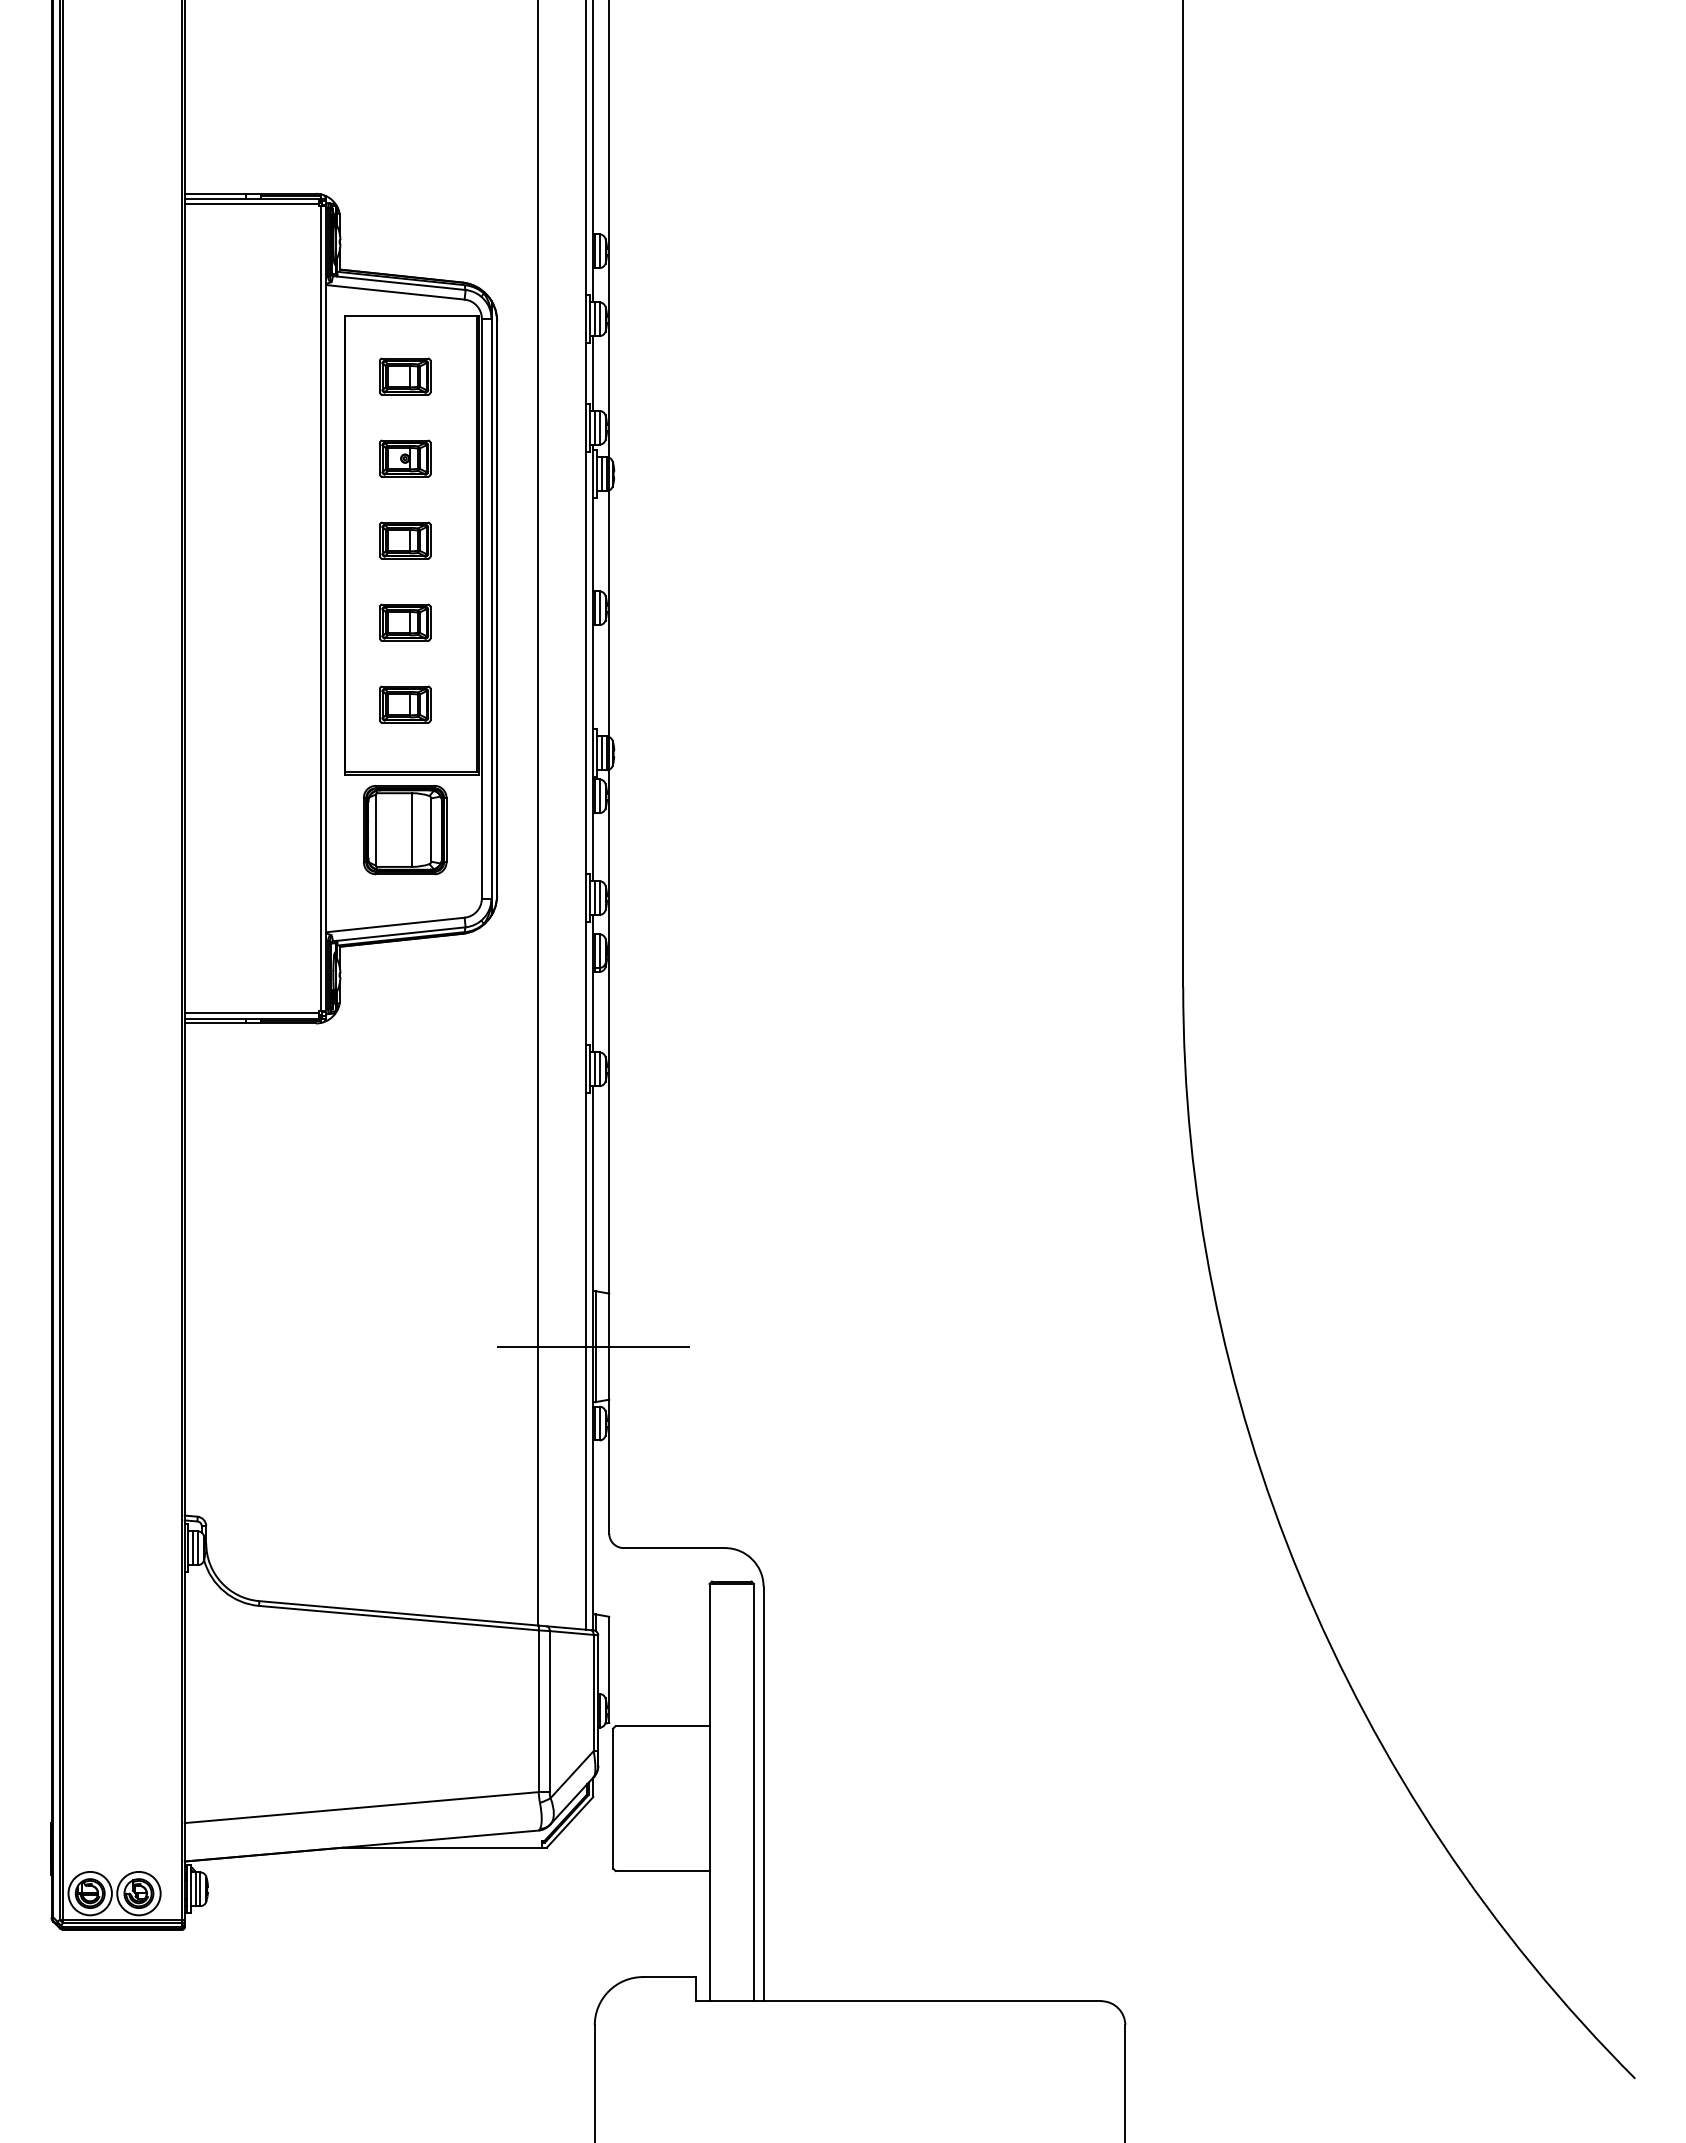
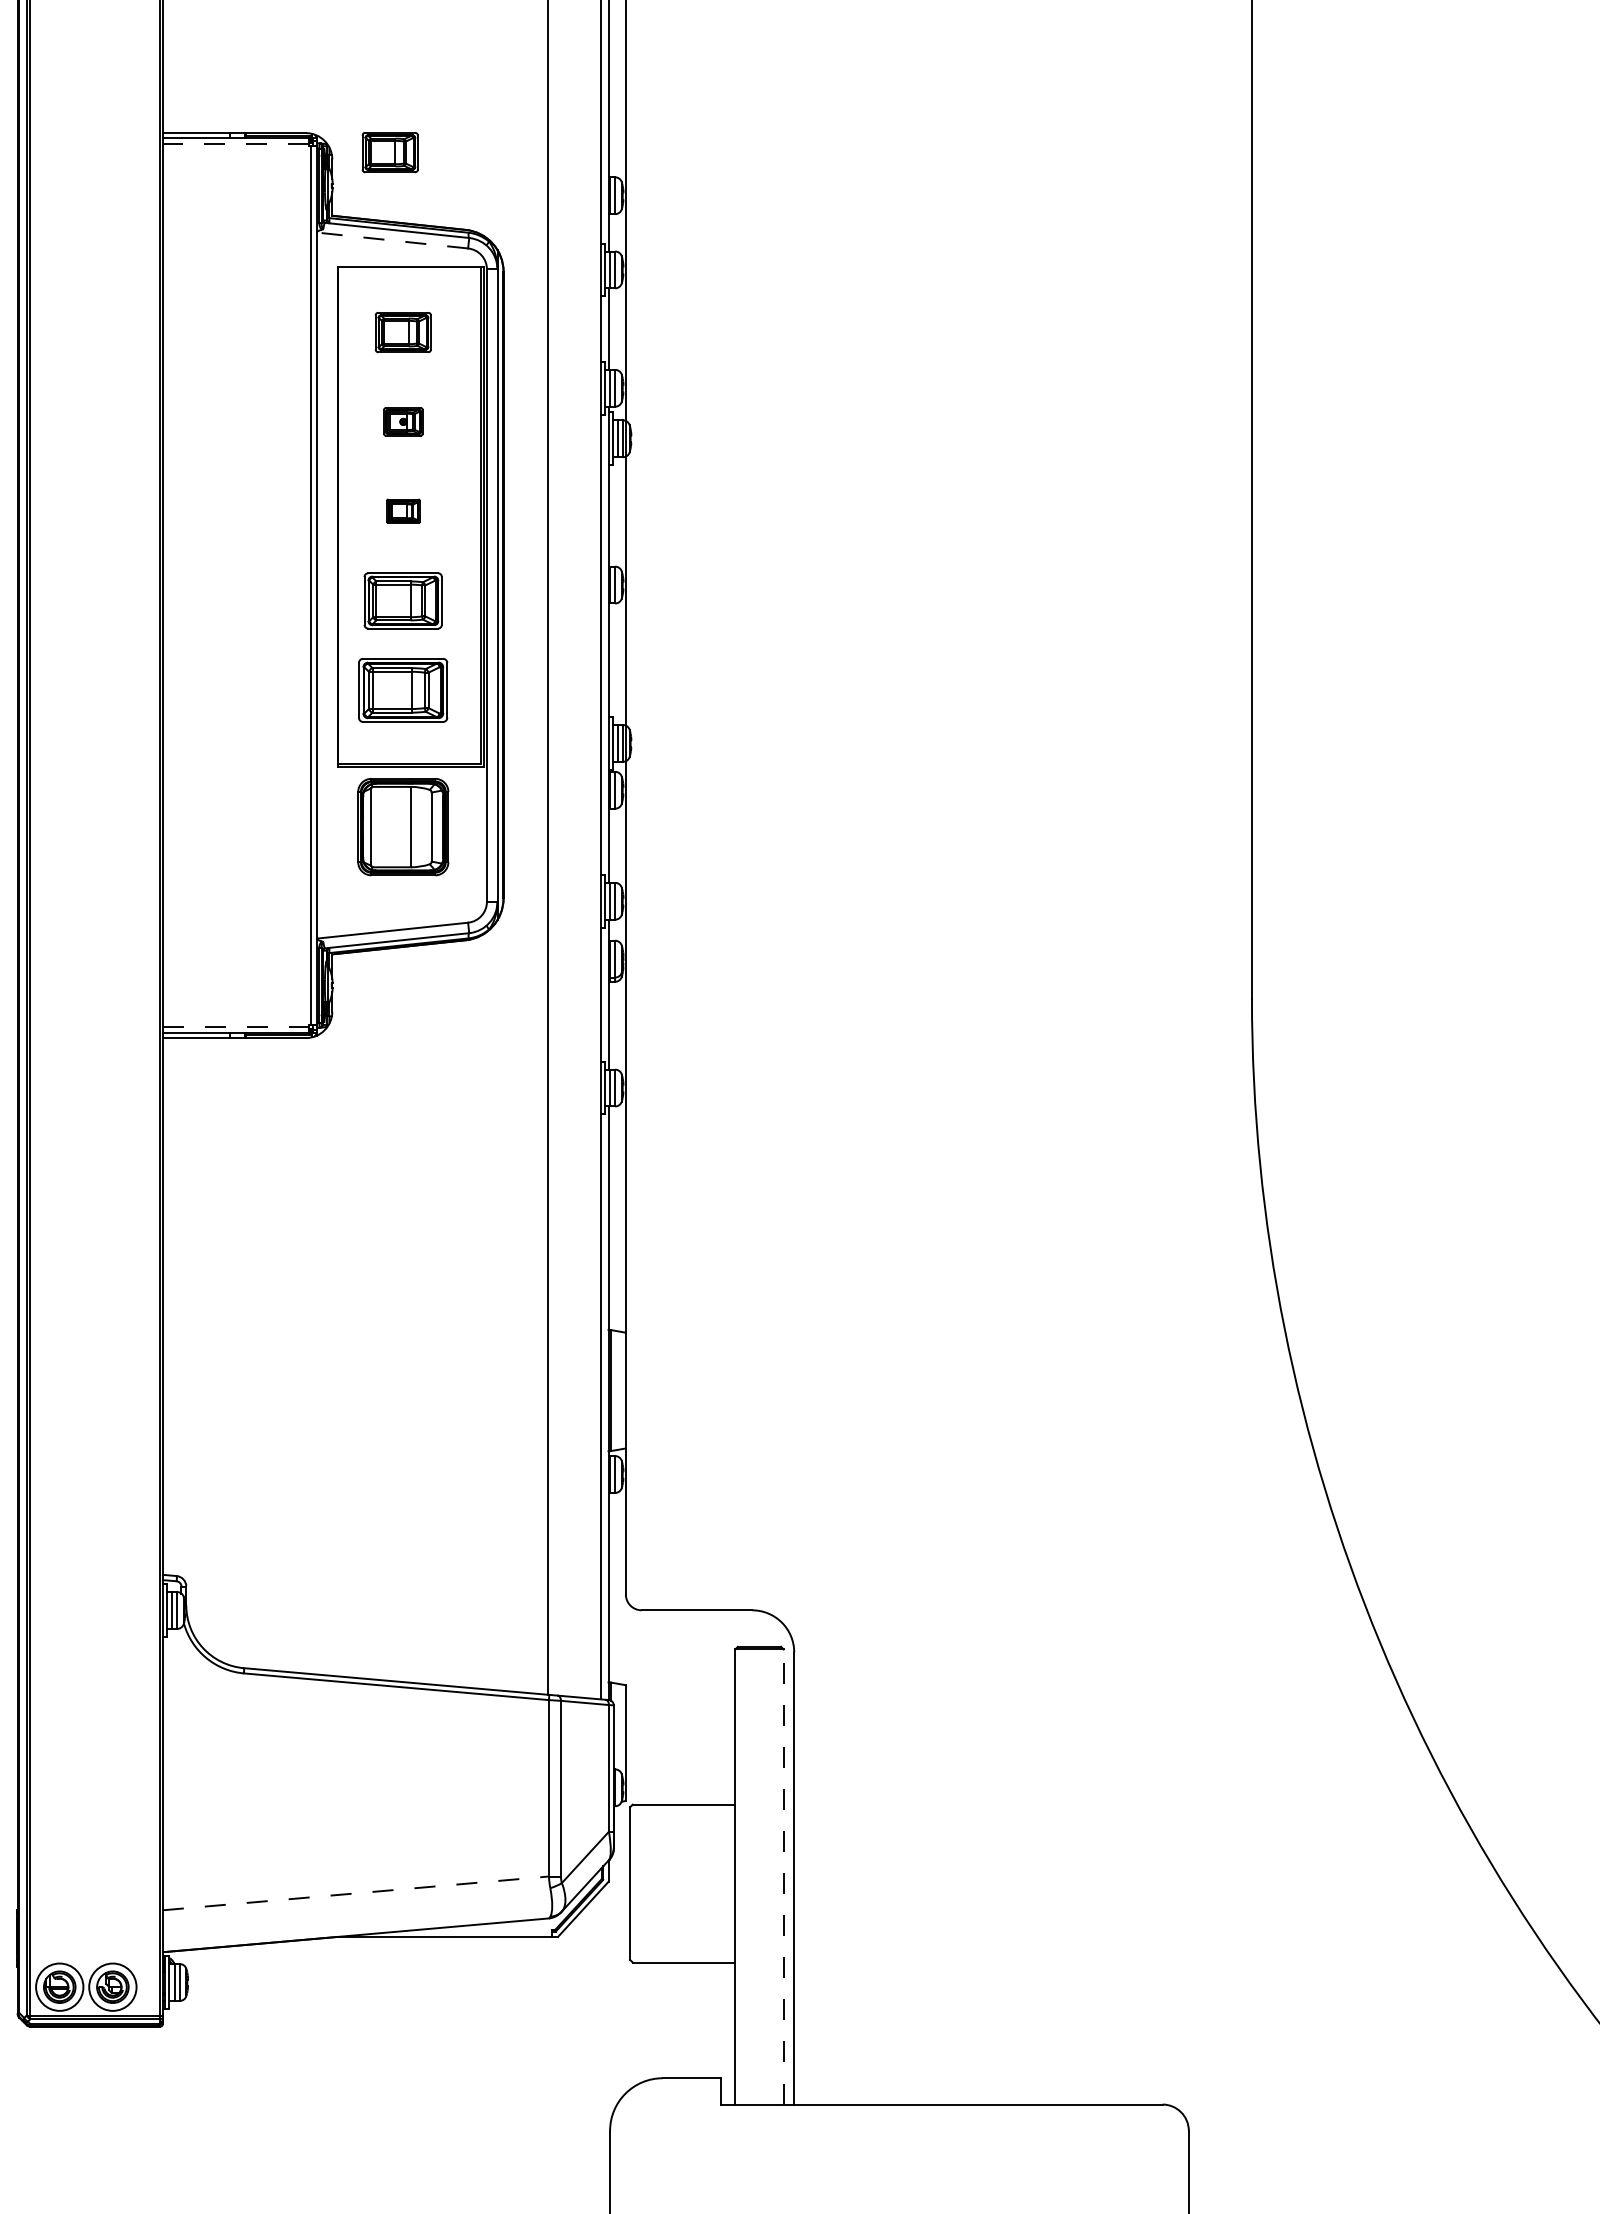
line: (251, 203) -> (235, 143), solid -> dashed
part: (393, 211) -> (390, 152), added
line: (395, 292) -> (392, 240), solid -> dashed
part: (405, 458) -> (403, 421), size x0.7
part: (405, 540) -> (403, 511), size x0.6
part: (405, 622) -> (403, 600), size x1.4
part: (405, 704) -> (403, 690), size x1.6
line: (252, 1013) -> (236, 1027), solid -> dashed
line: (592, 1346) -> (607, 1390), removed
line: (753, 1792) -> (783, 1876), solid -> dashed
line: (361, 1807) -> (355, 1893), solid -> dashed

